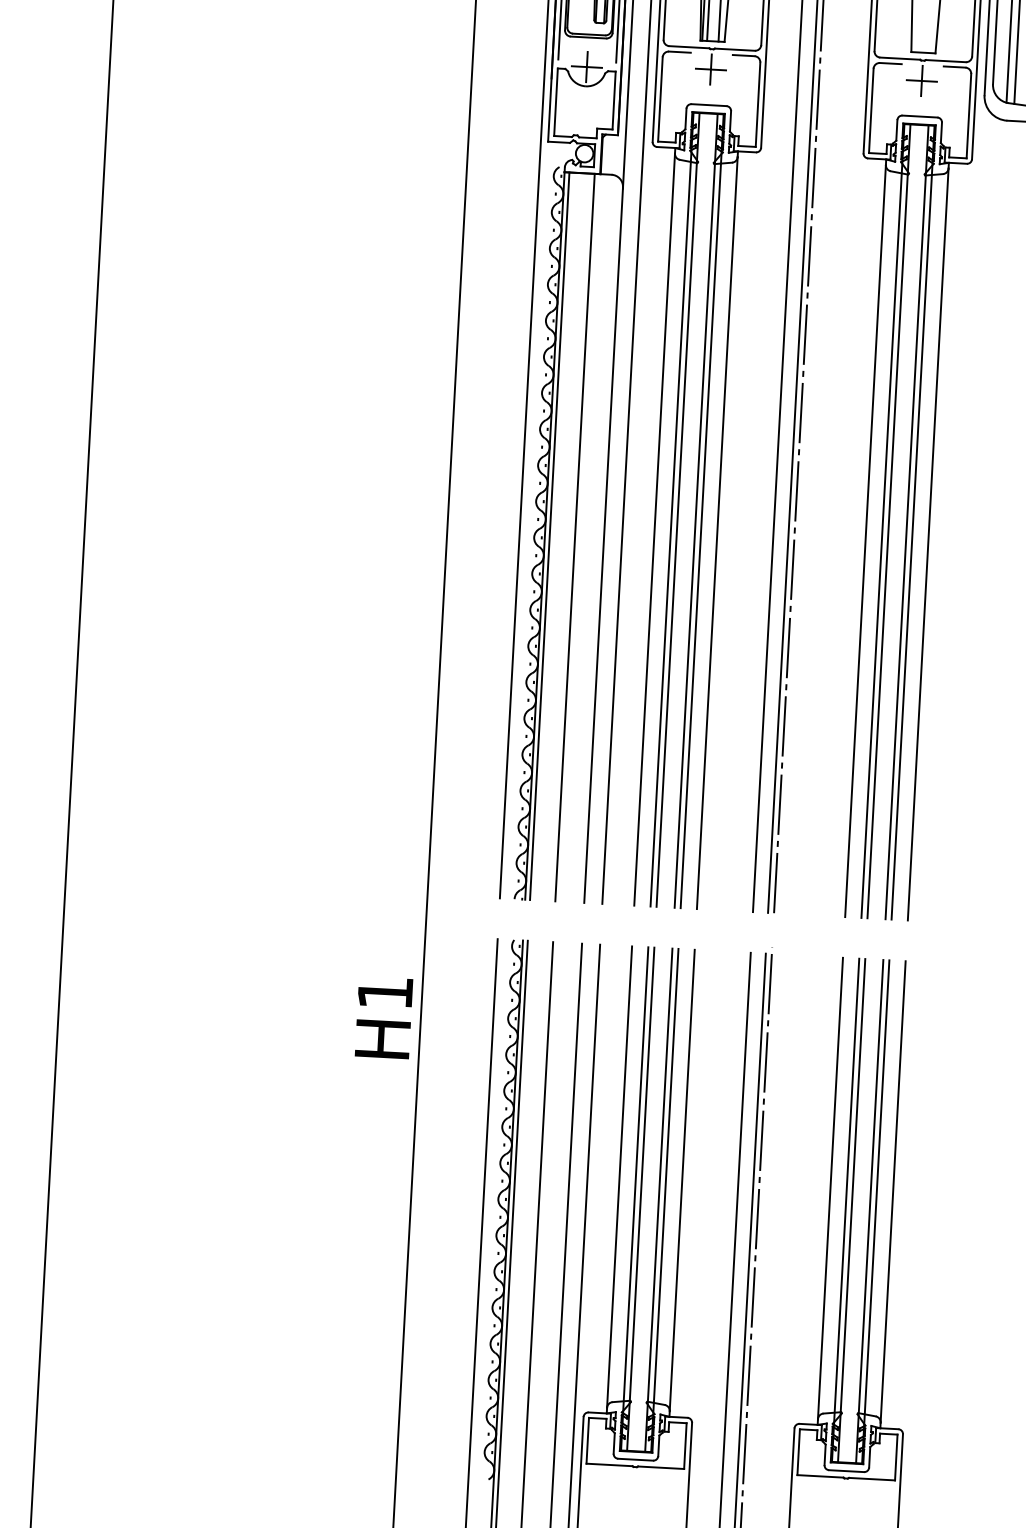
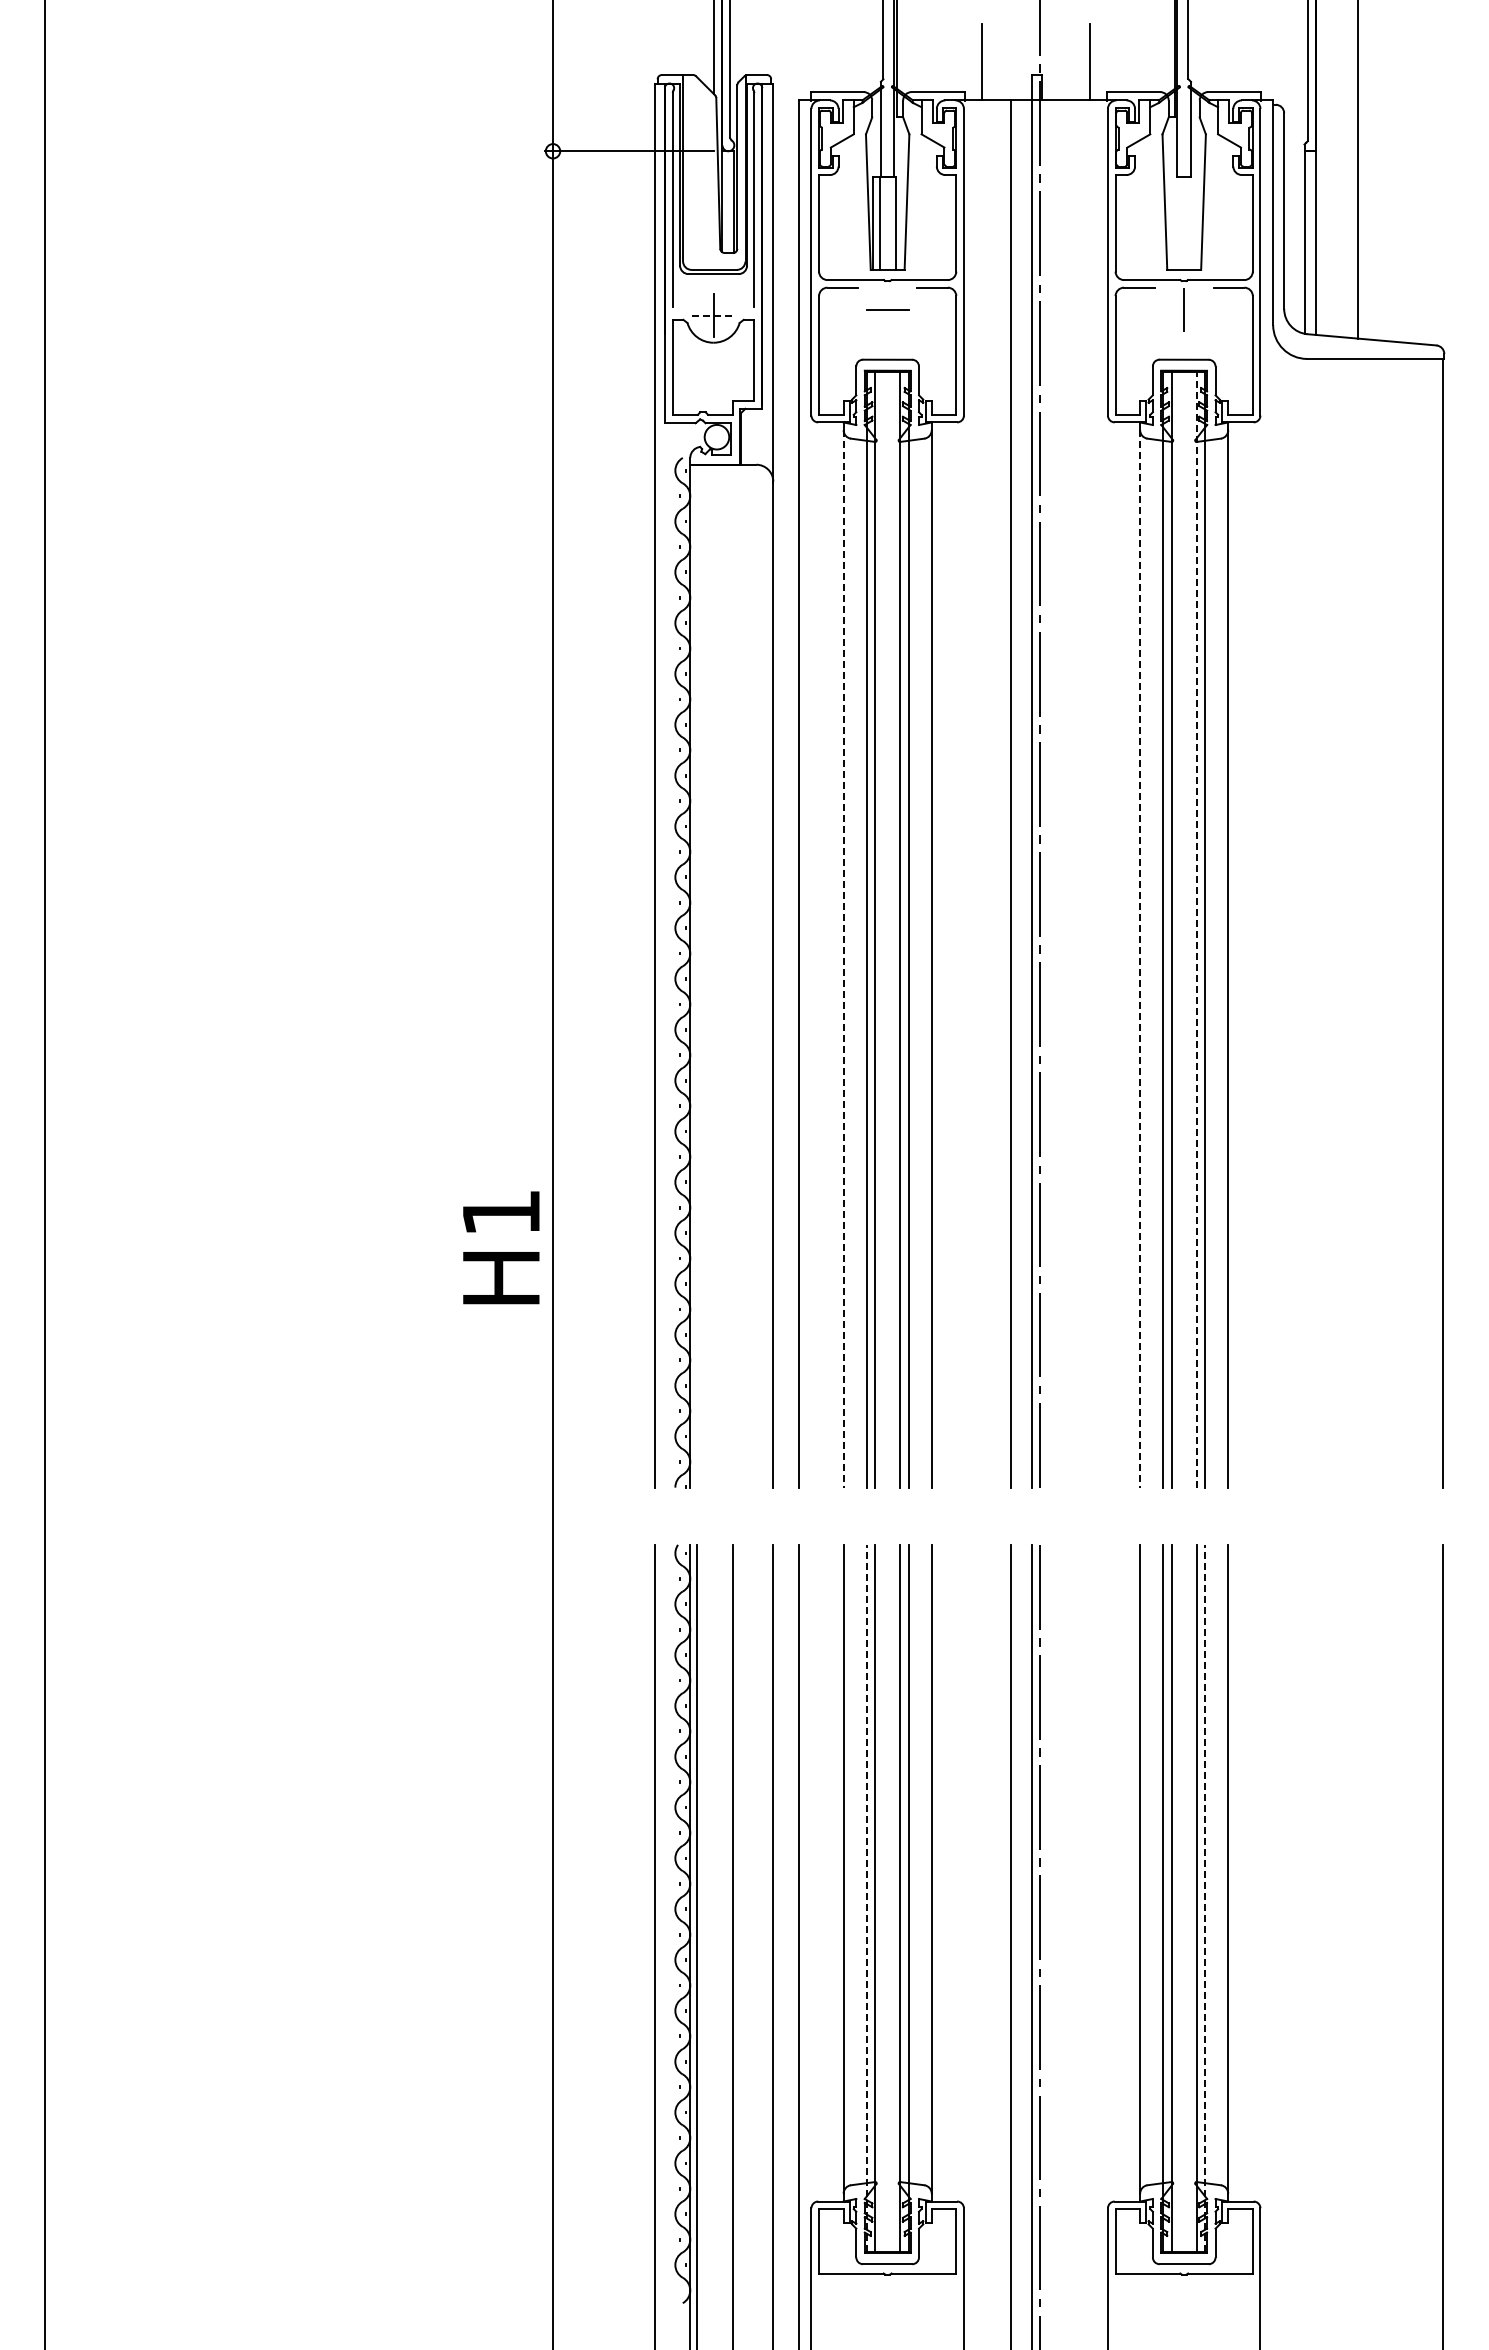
line: (587, 67) -> (714, 315), solid -> dashed
line: (710, 69) -> (887, 309), removed
line: (922, 80) -> (1184, 309), removed
line: (906, 522) -> (1196, 929), solid -> dashed
line: (654, 529) -> (843, 958), solid -> dashed
line: (550, 535) -> (697, 975), removed
line: (574, 537) -> (732, 975), removed
line: (865, 540) -> (1140, 958), solid -> dashed
text: (384, 1017) -> (501, 1247), moved
line: (634, 1198) -> (866, 1898), solid -> dashed
line: (875, 1211) -> (1205, 1898), solid -> dashed

